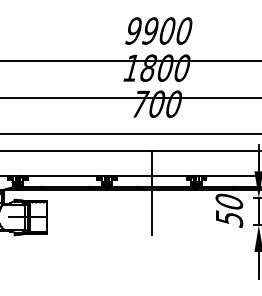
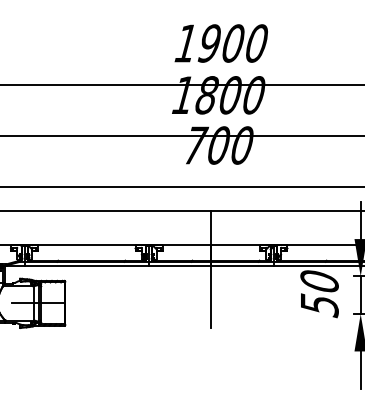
text: (133, 30) -> (185, 42), 9900 -> 1900

